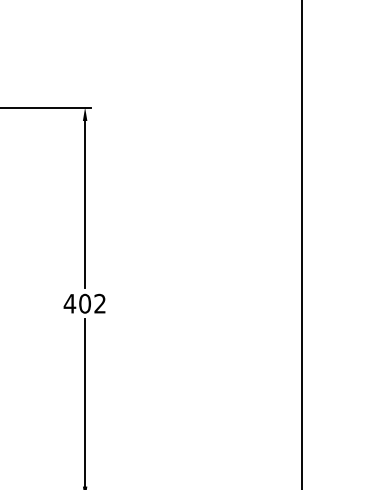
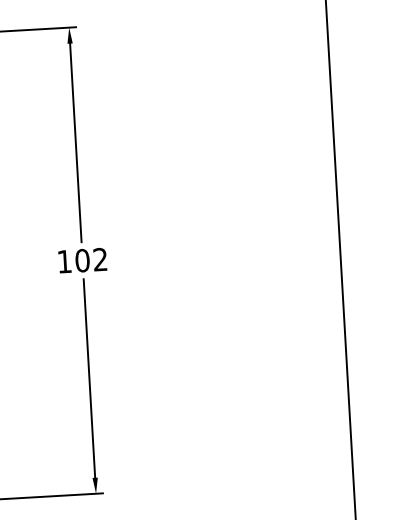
text: (69, 303) -> (64, 261), 402 -> 102

